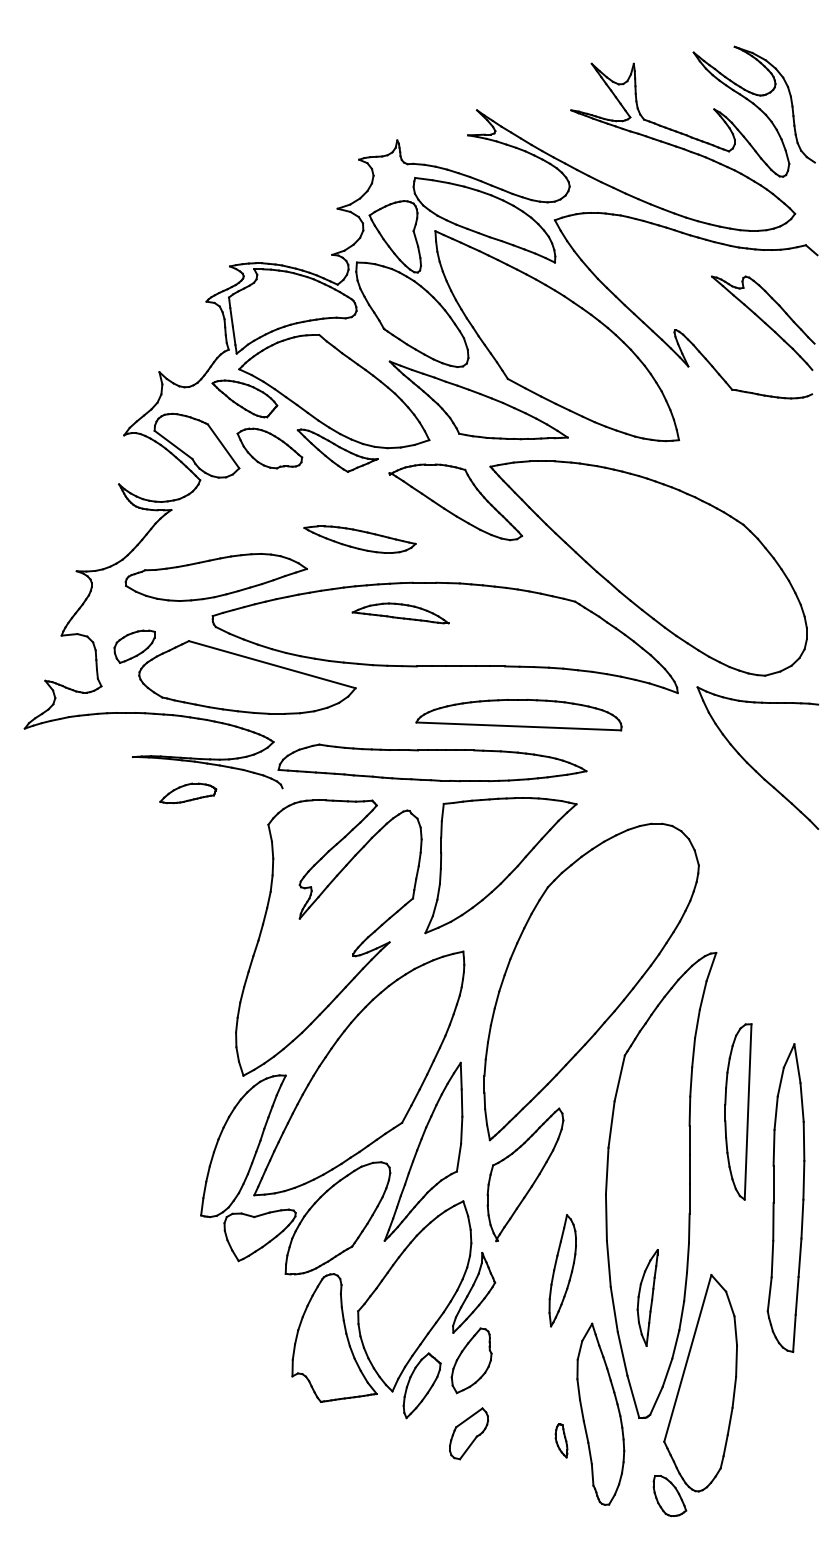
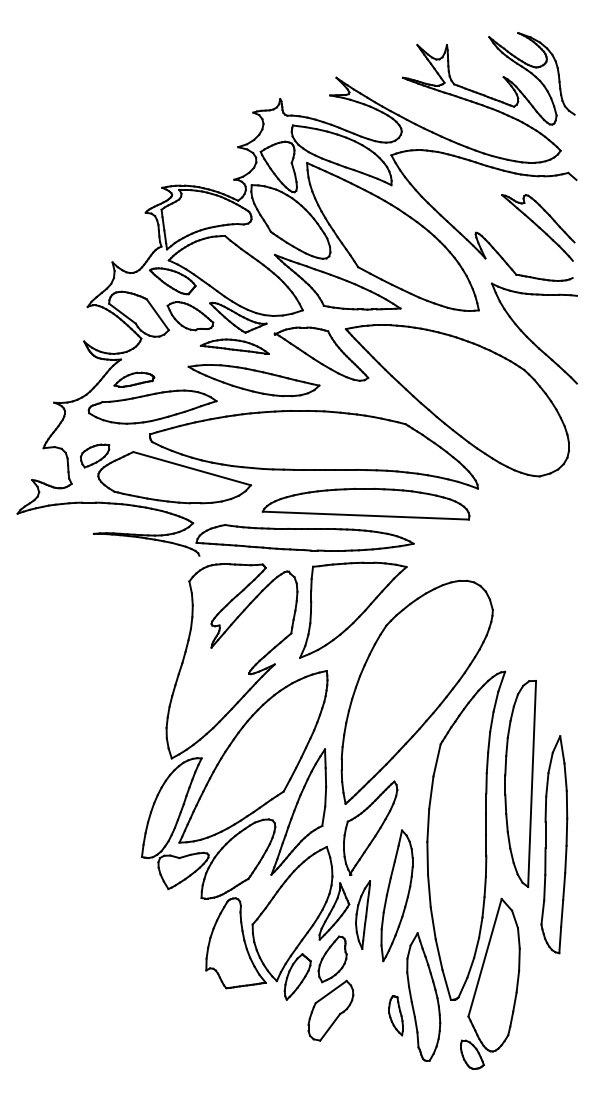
part: (359, 539) -> (253, 380), size x1.67
part: (400, 613) -> (234, 346), moved
part: (518, 714) -> (365, 503), size x1.43
part: (750, 764) -> (529, 338), moved
part: (188, 793) -> (134, 379), moved
part: (738, 1111) -> (520, 783), size x1.67
part: (562, 1270) -> (396, 895), size x1.67
part: (647, 1297) -> (362, 914), moved
part: (468, 1433) -> (330, 1010), size x1.67
part: (561, 1440) -> (396, 1015), size x1.67

